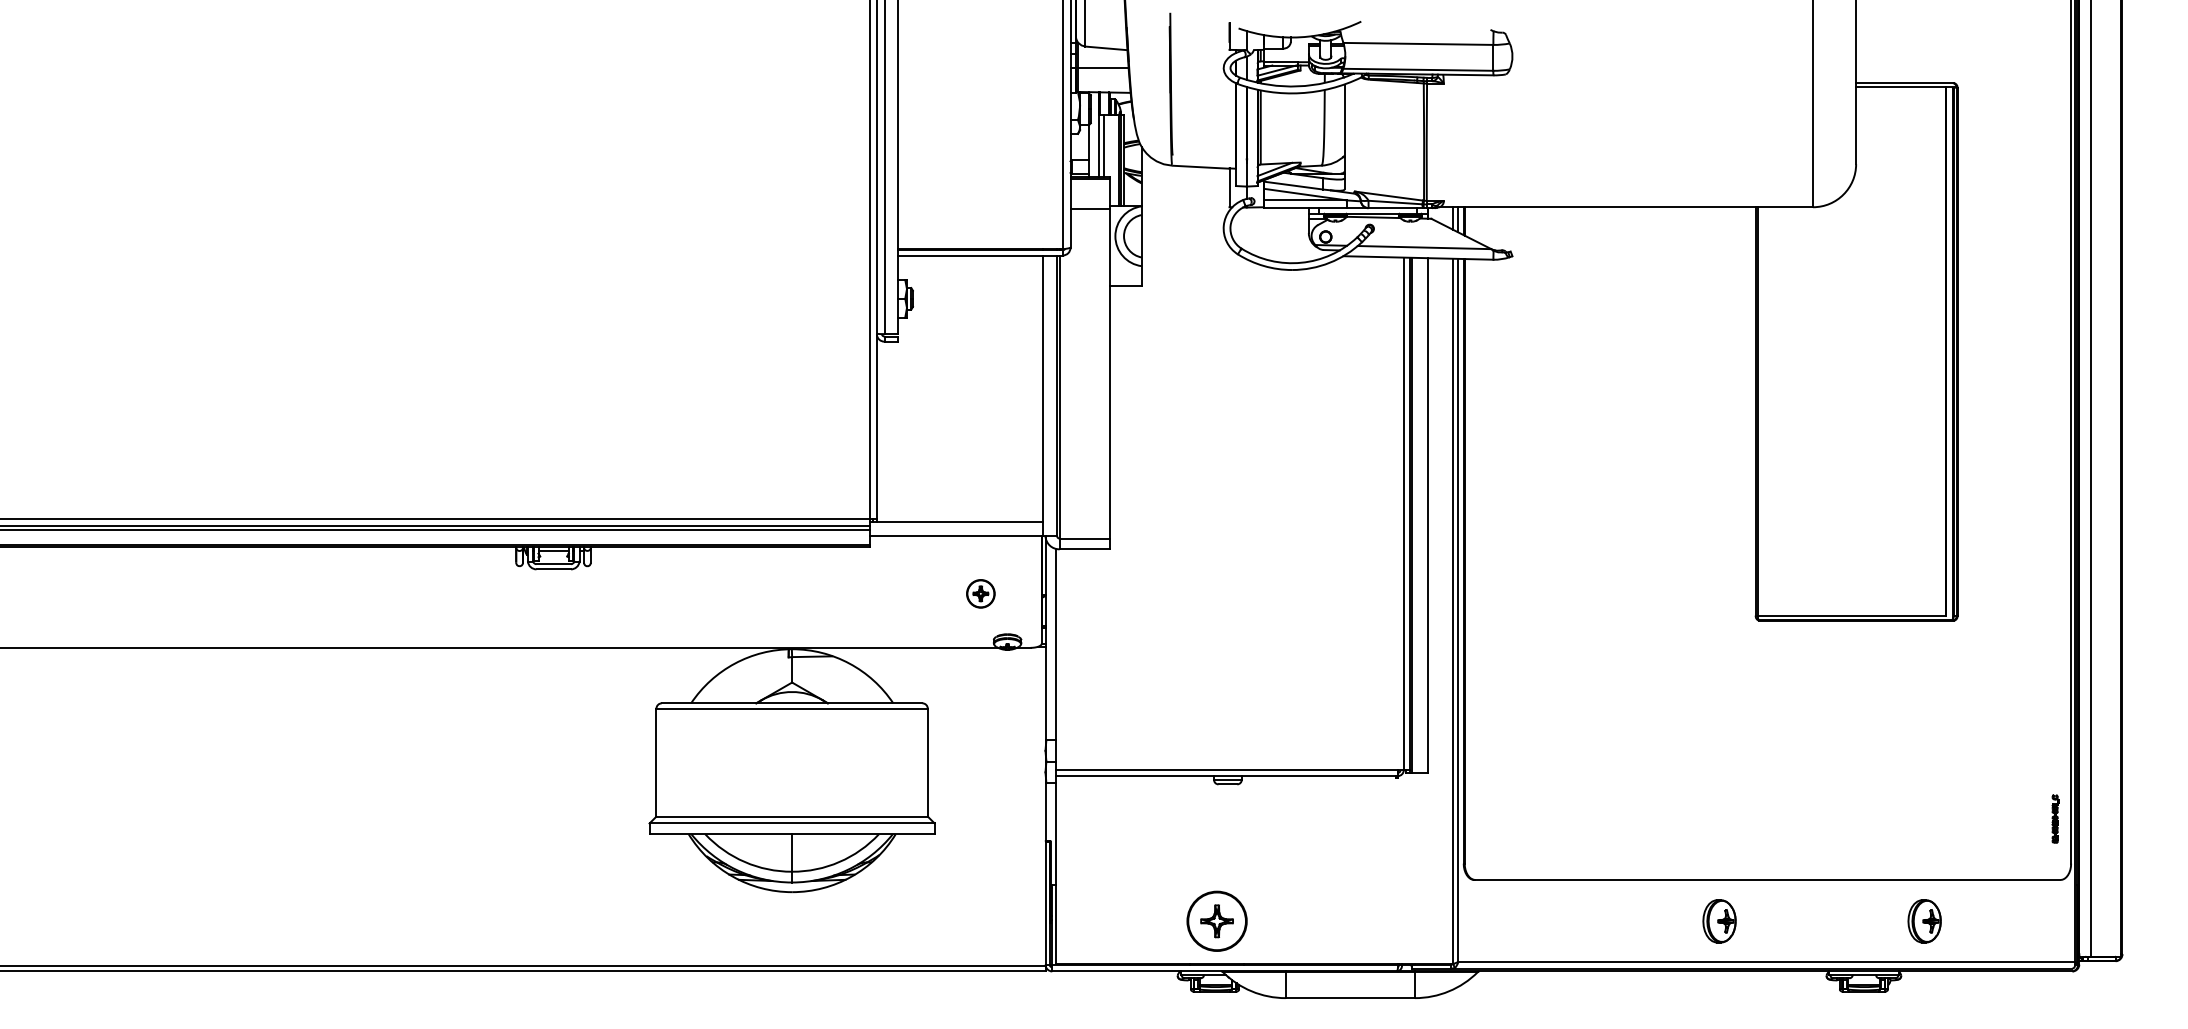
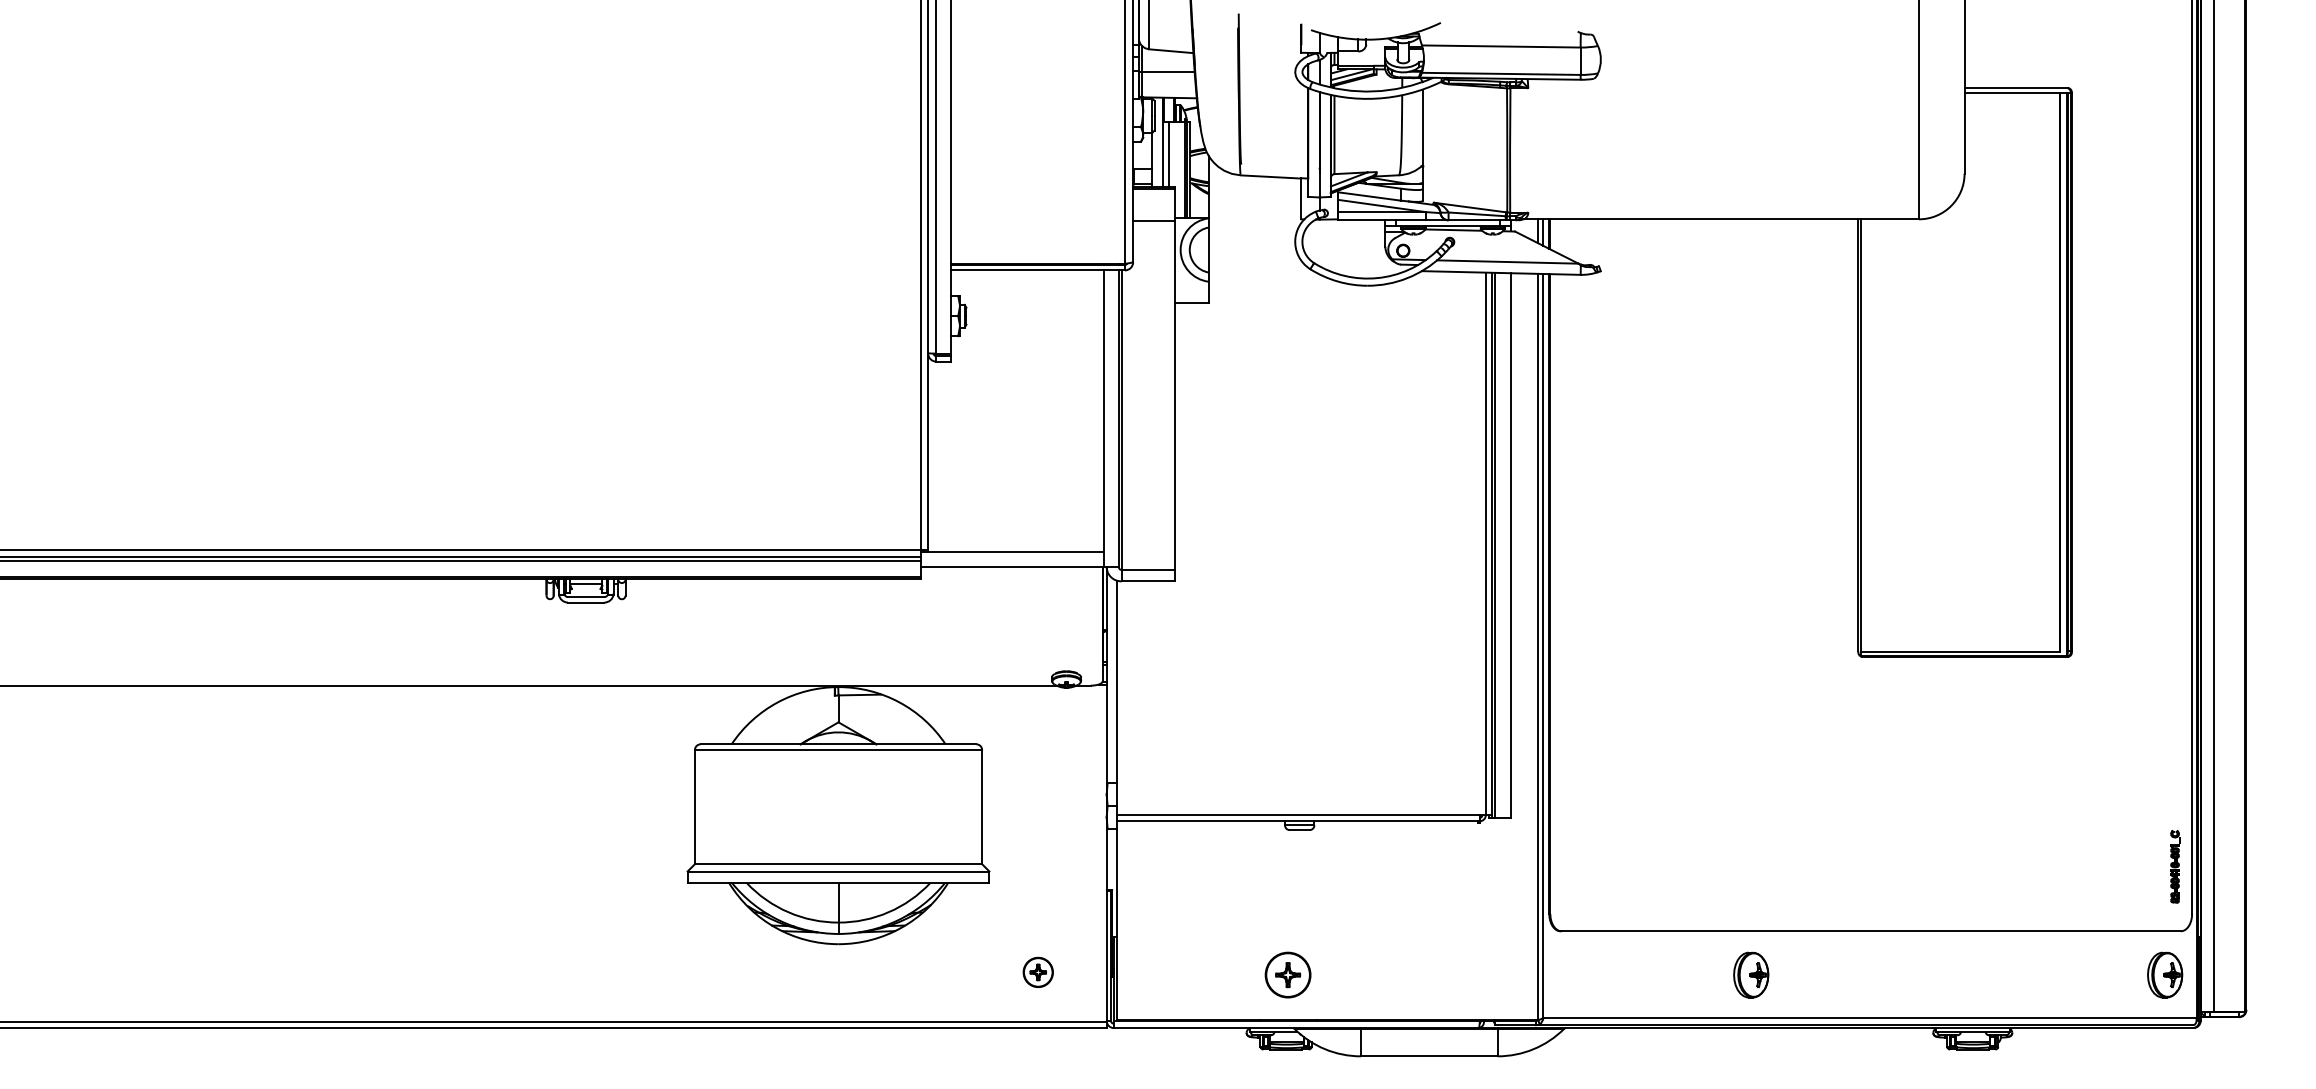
part: (980, 593) -> (1037, 972), moved
part: (2055, 818) -> (2175, 866), size x1.43
part: (1216, 921) -> (1287, 975), size x0.71
part: (1719, 921) -> (1751, 975), moved
part: (1924, 921) -> (2164, 975), moved

